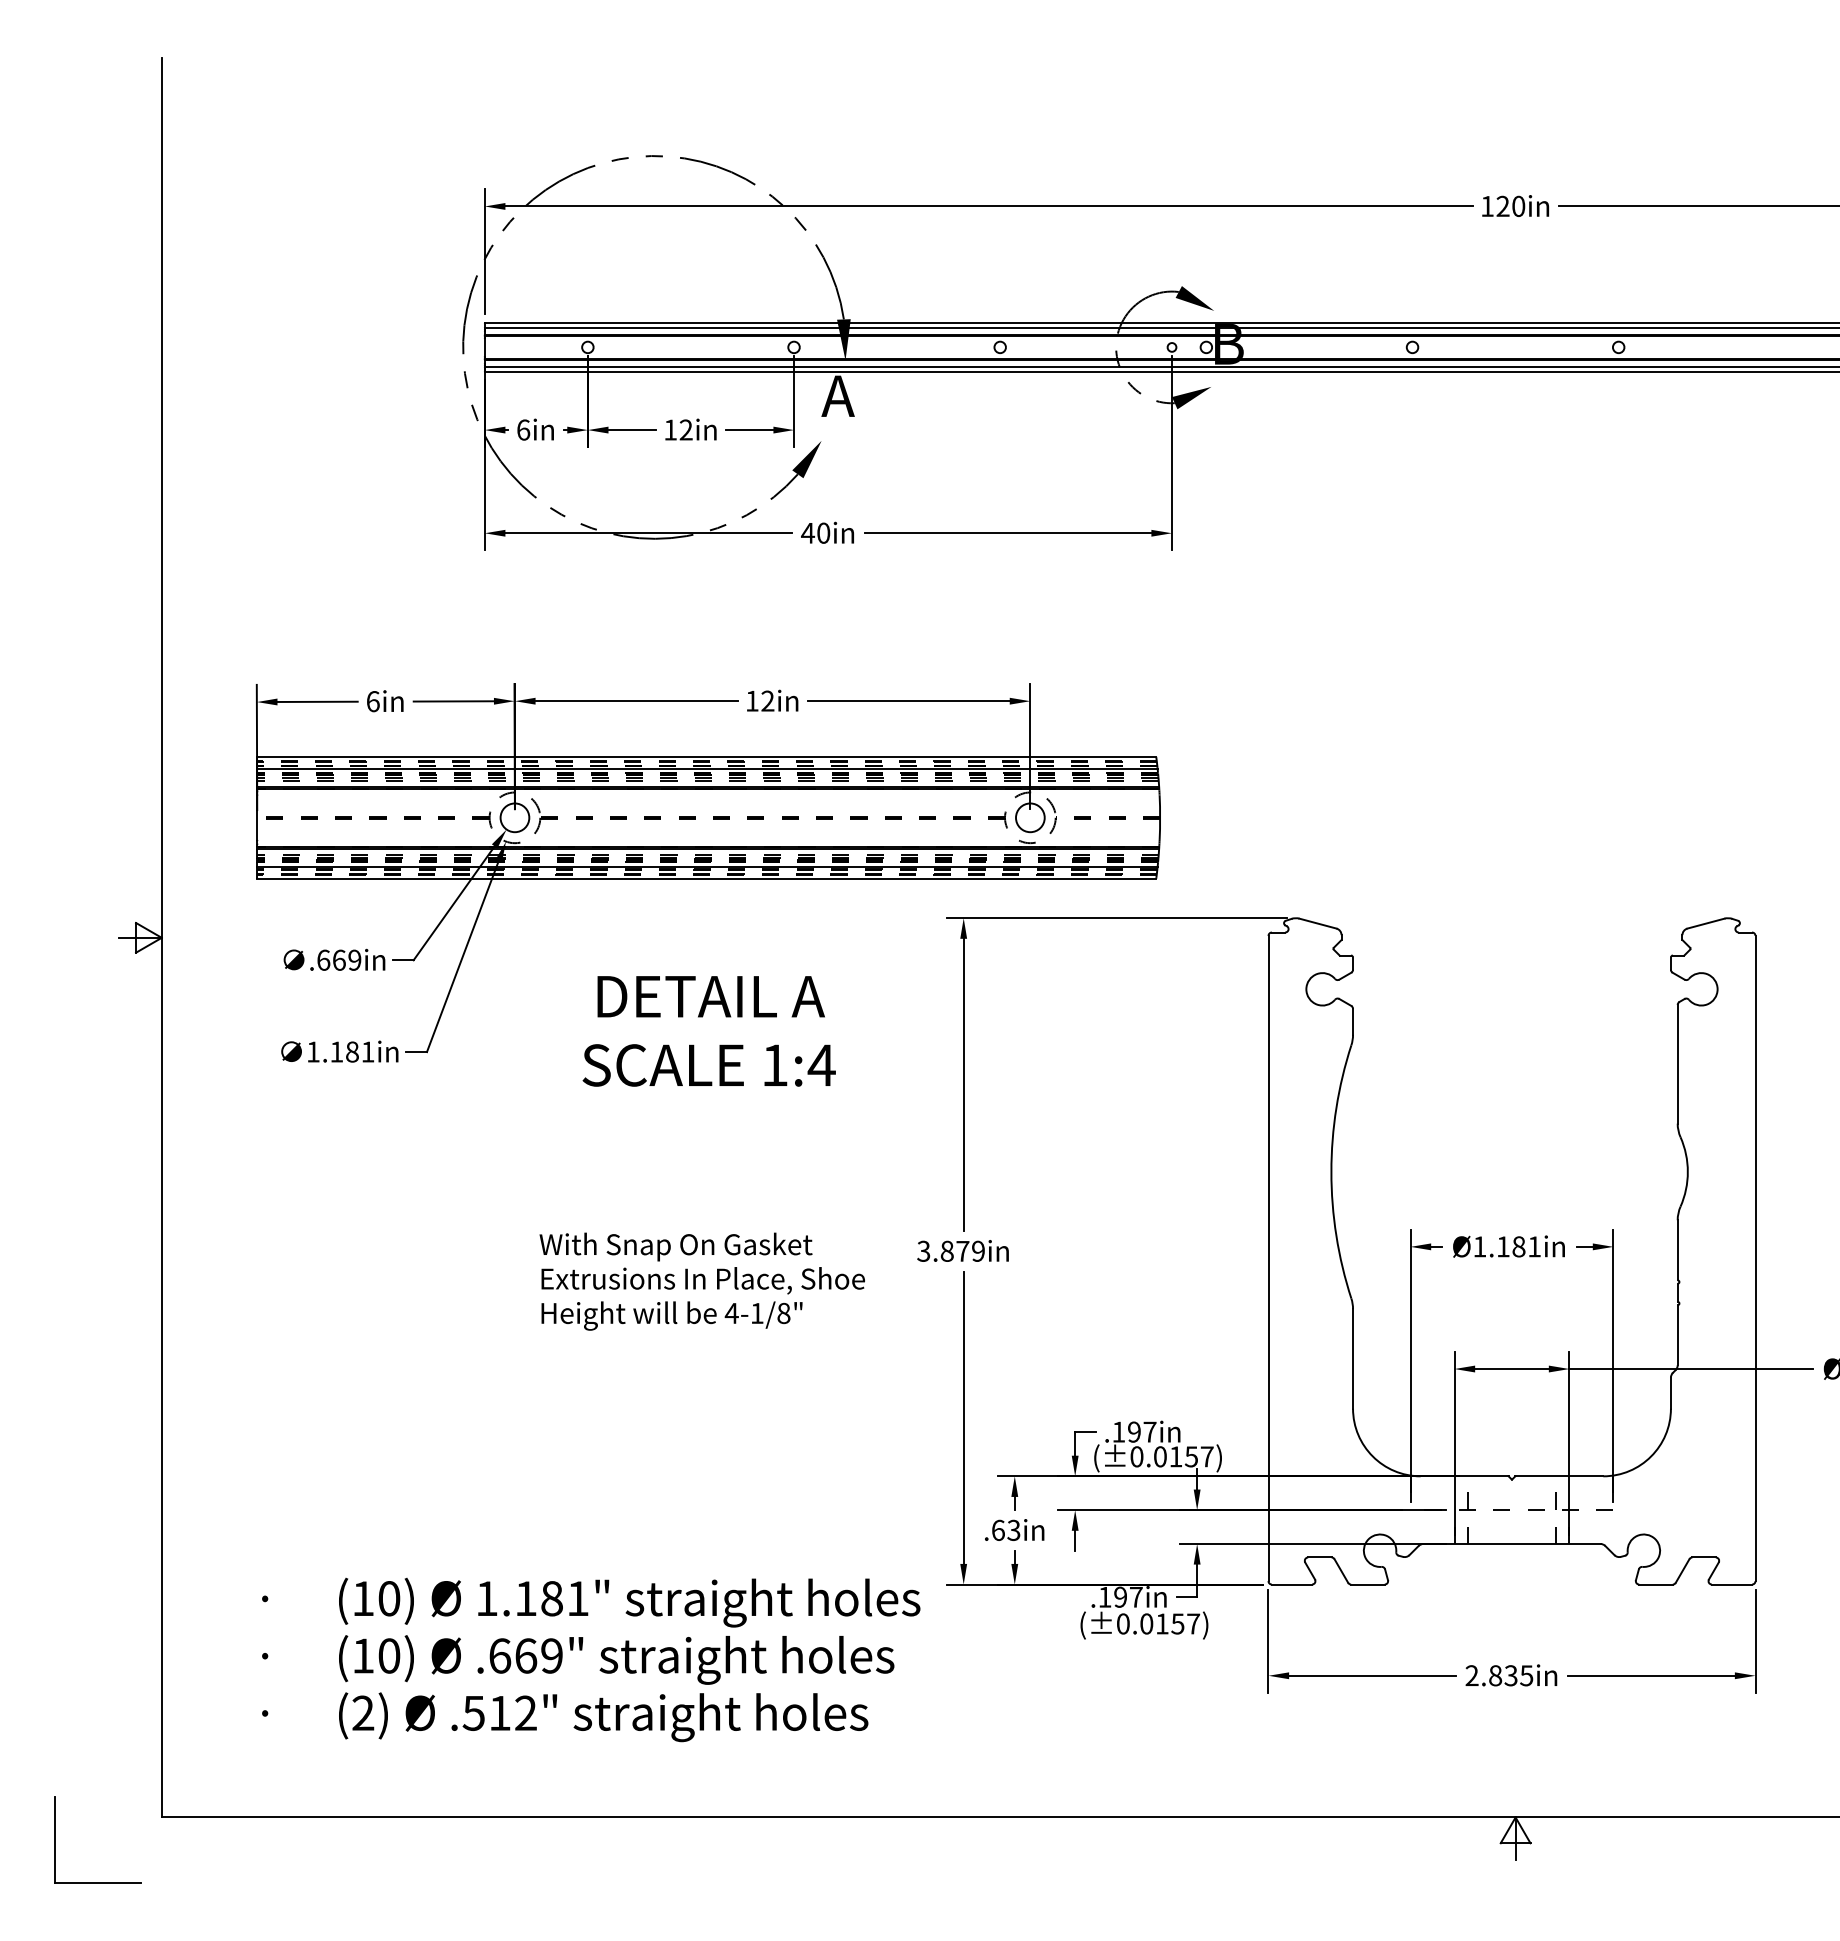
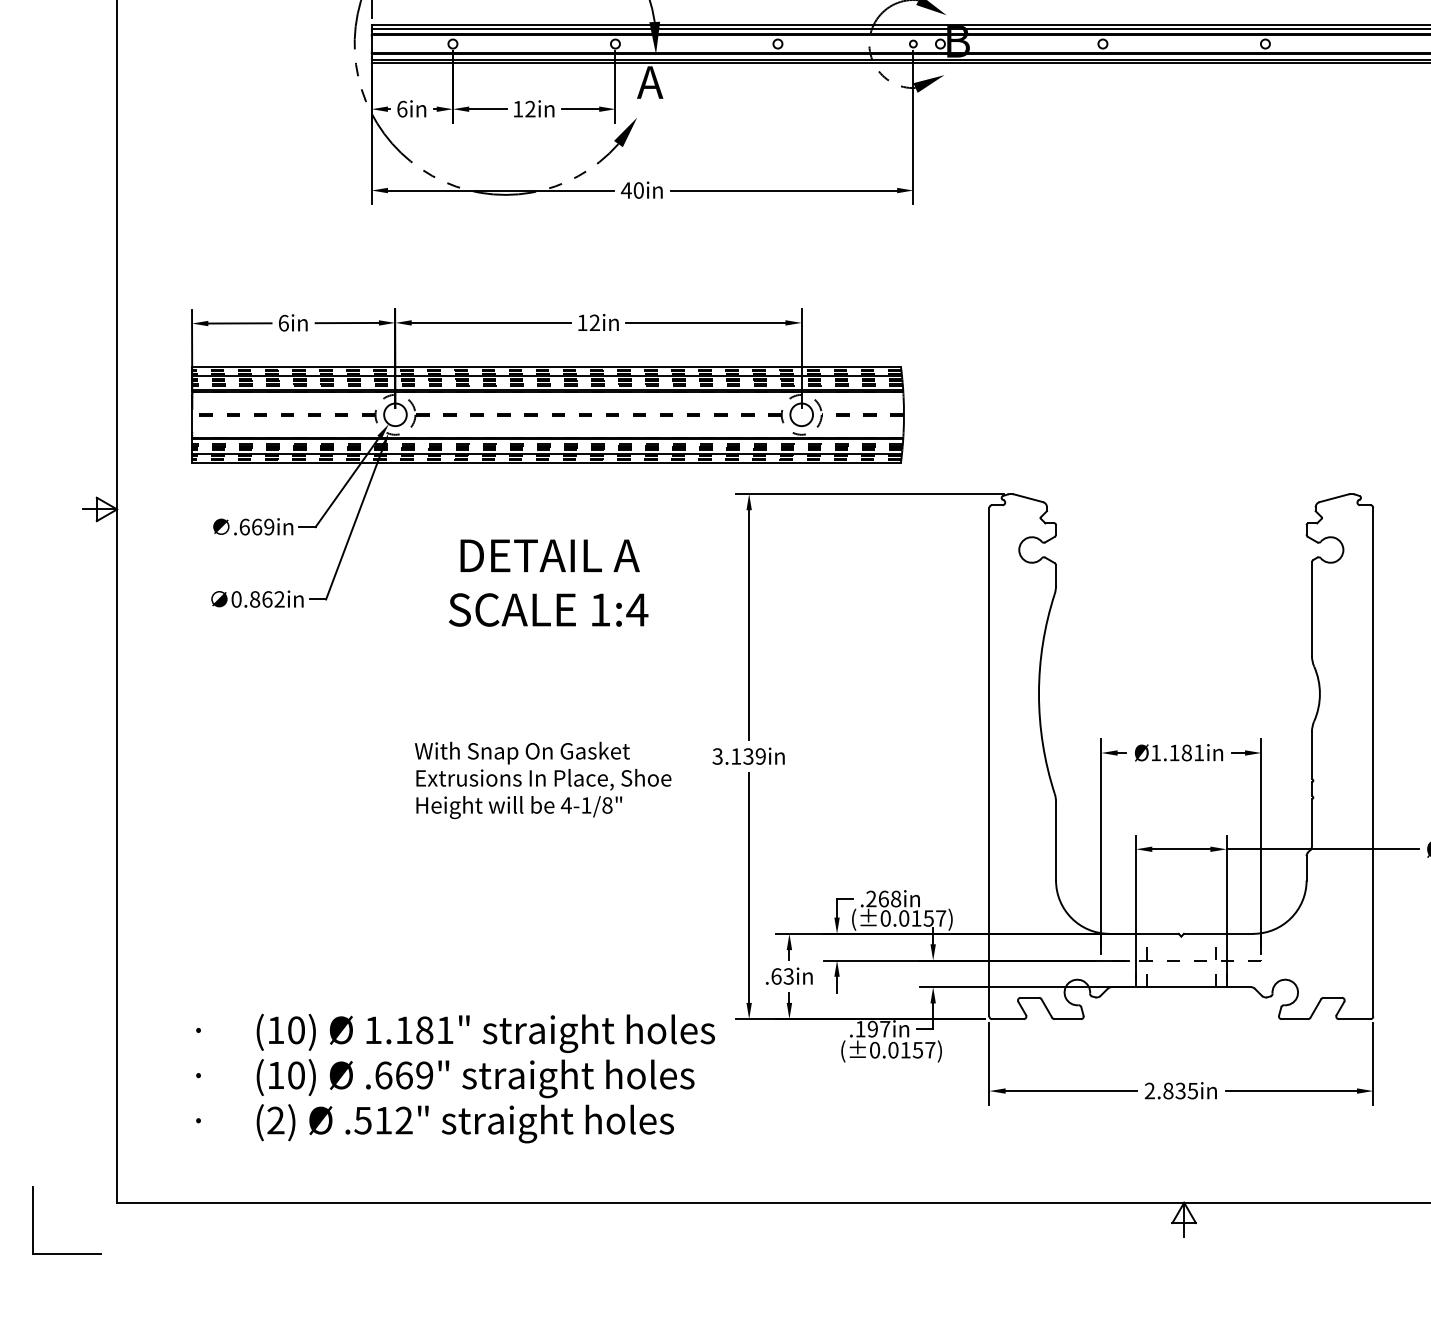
text: (340, 1051) -> (257, 599), 1.181in -> 0.862in
text: (954, 1250) -> (741, 755), 3.879in -> 3.139in
text: (1134, 1431) -> (883, 898), .197in -> .268in

